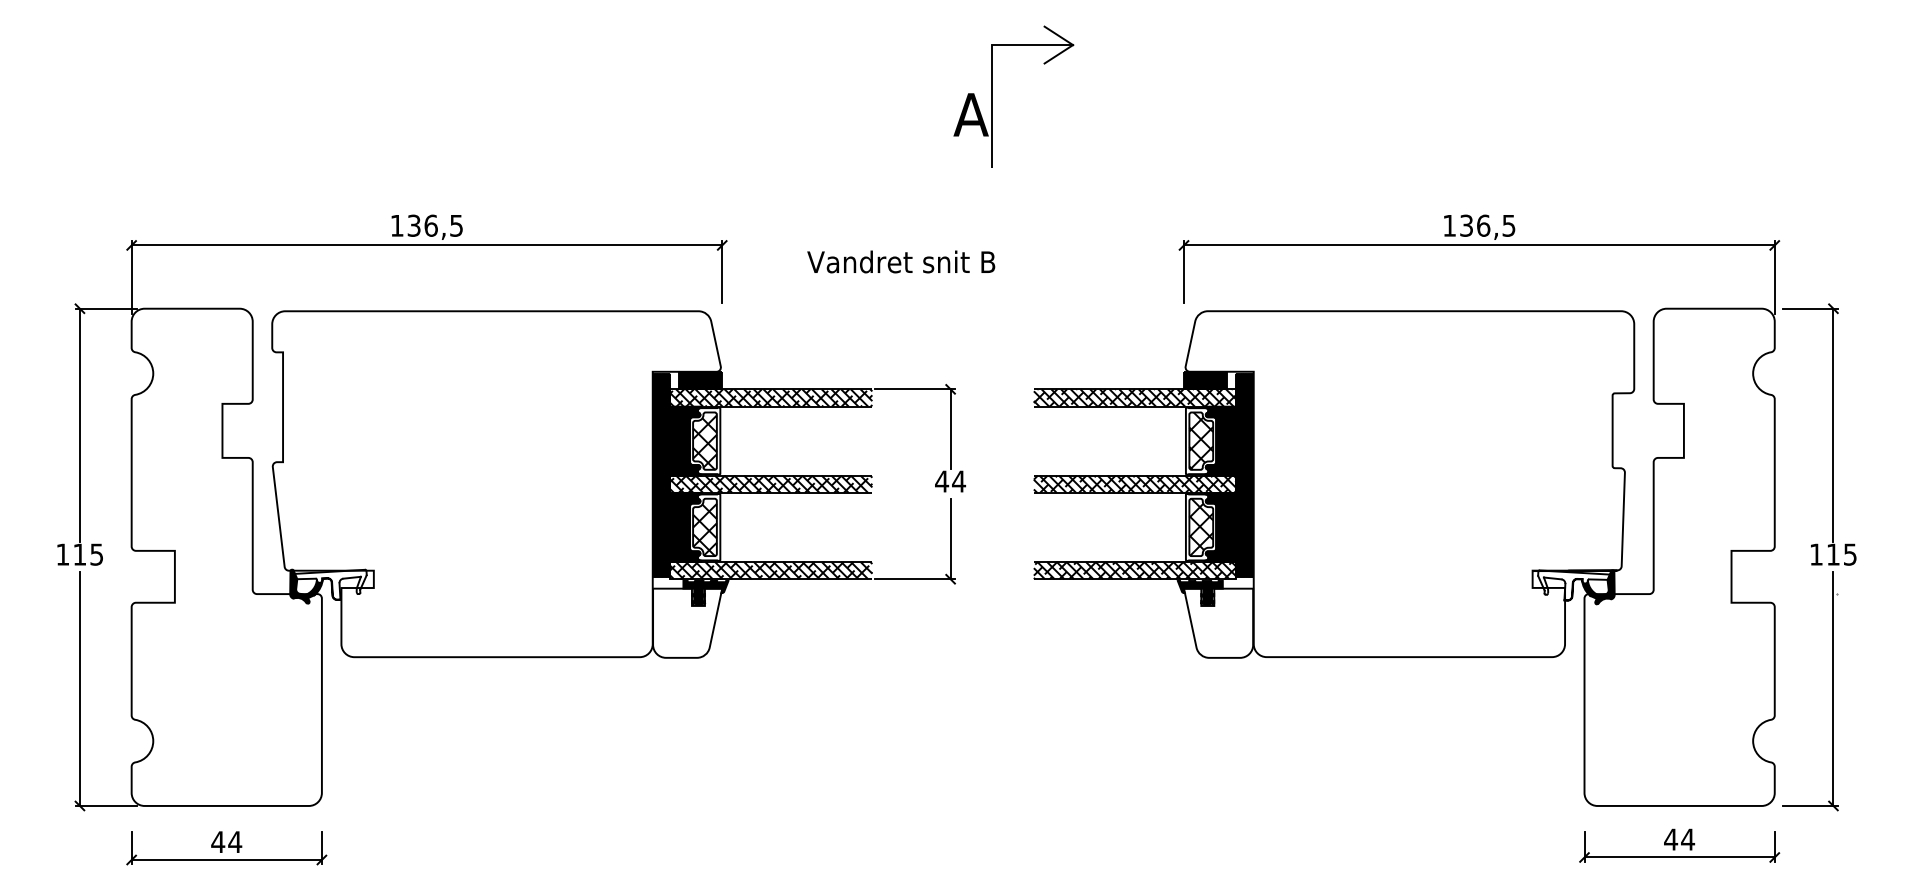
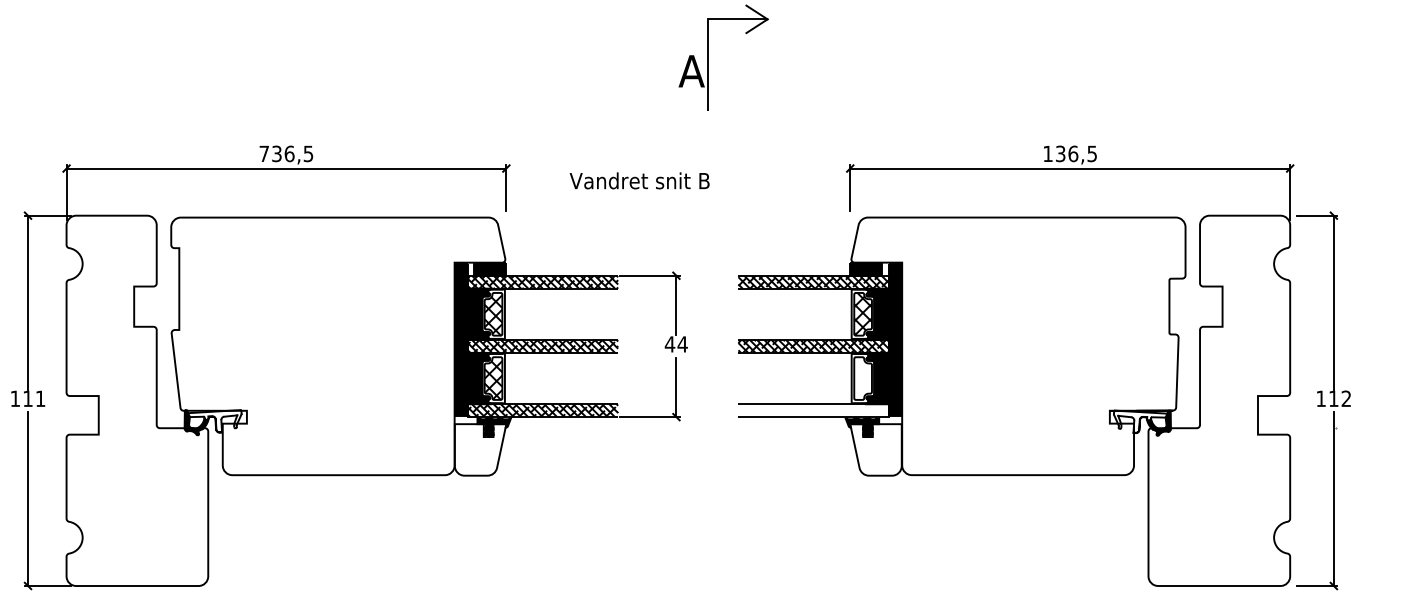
text: (397, 225) -> (264, 153), 136,5 -> 736,5
hatch: (1201, 526) -> (863, 377), removed
text: (96, 554) -> (40, 398), 115 -> 111
text: (1849, 554) -> (1345, 398), 115 -> 112
hatch: (1134, 570) -> (813, 410), removed

